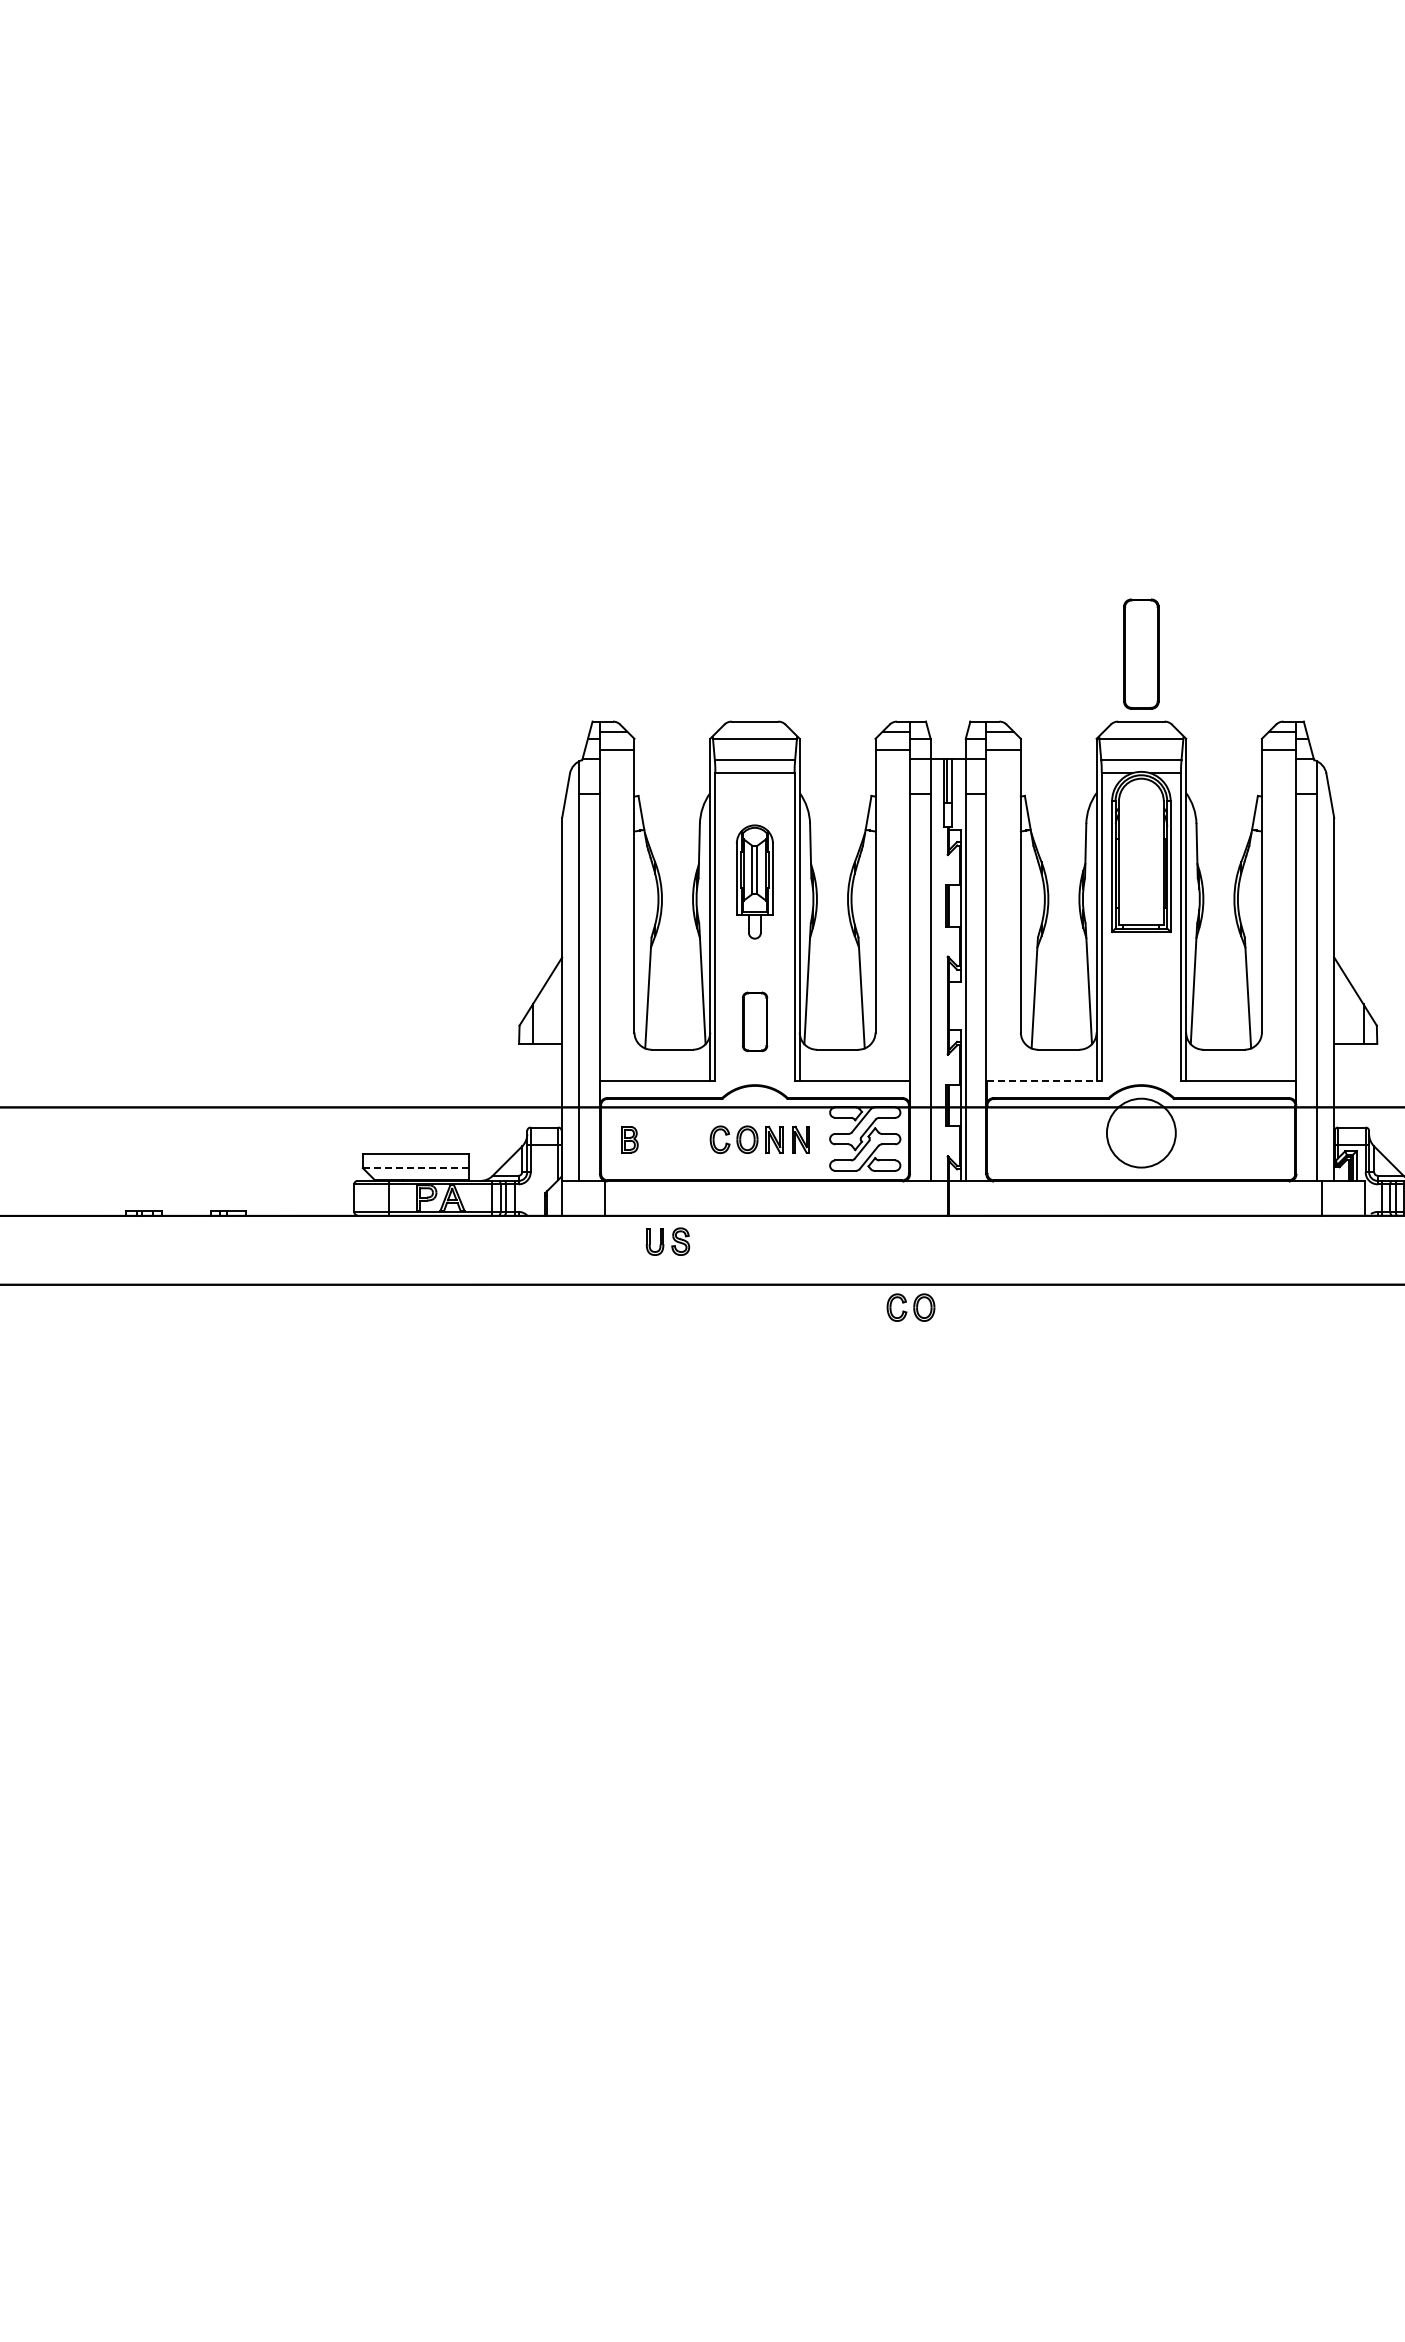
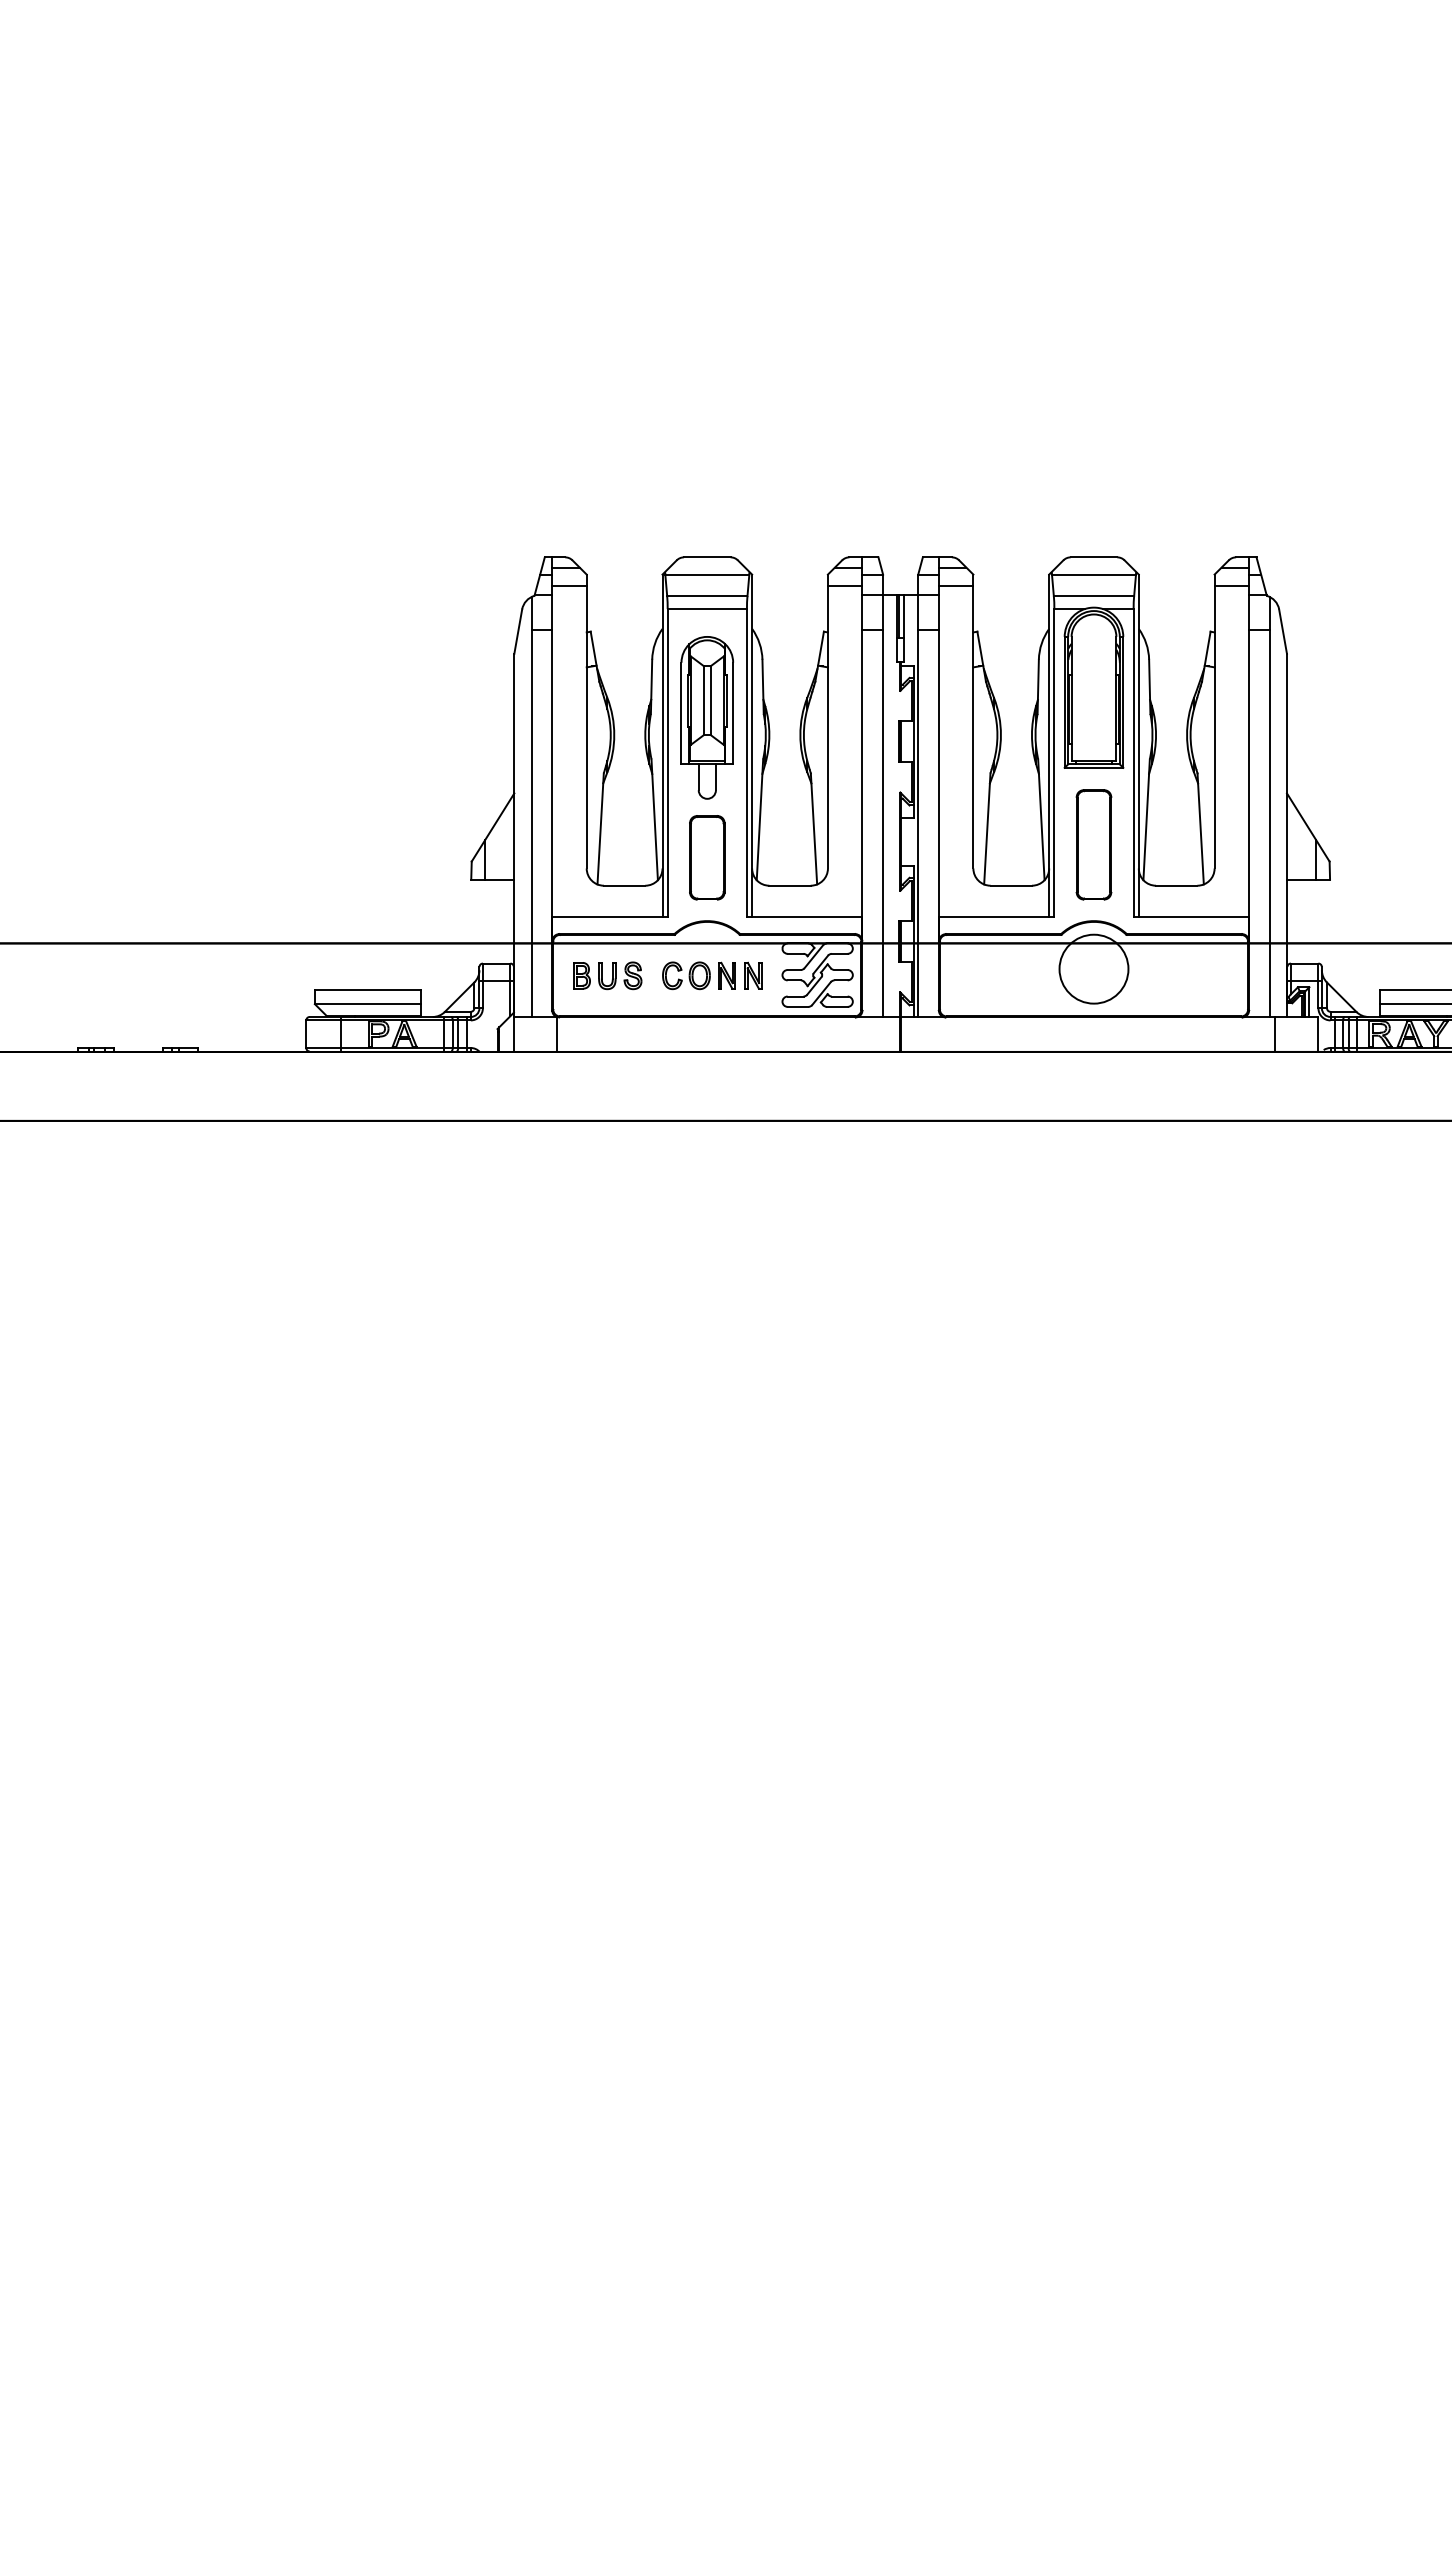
part: (1140, 653) -> (1093, 844), moved
part: (754, 881) -> (706, 717), size x1.43
part: (755, 1021) -> (707, 857), size x1.43
line: (1043, 1080) -> (996, 916), dashed -> solid
line: (415, 1168) -> (367, 1004), dashed -> solid
part: (668, 1241) -> (620, 975), moved
part: (911, 1307) -> (863, 1143), removed

